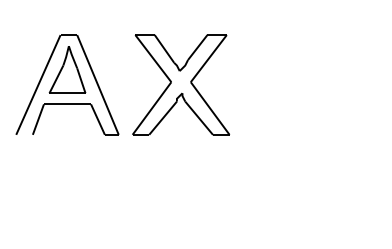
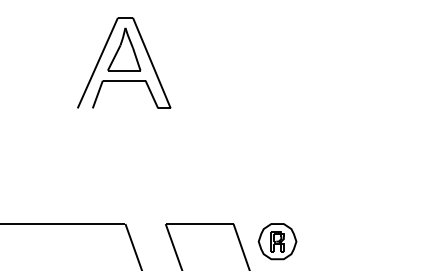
part: (180, 84) -> (226, 62), removed

